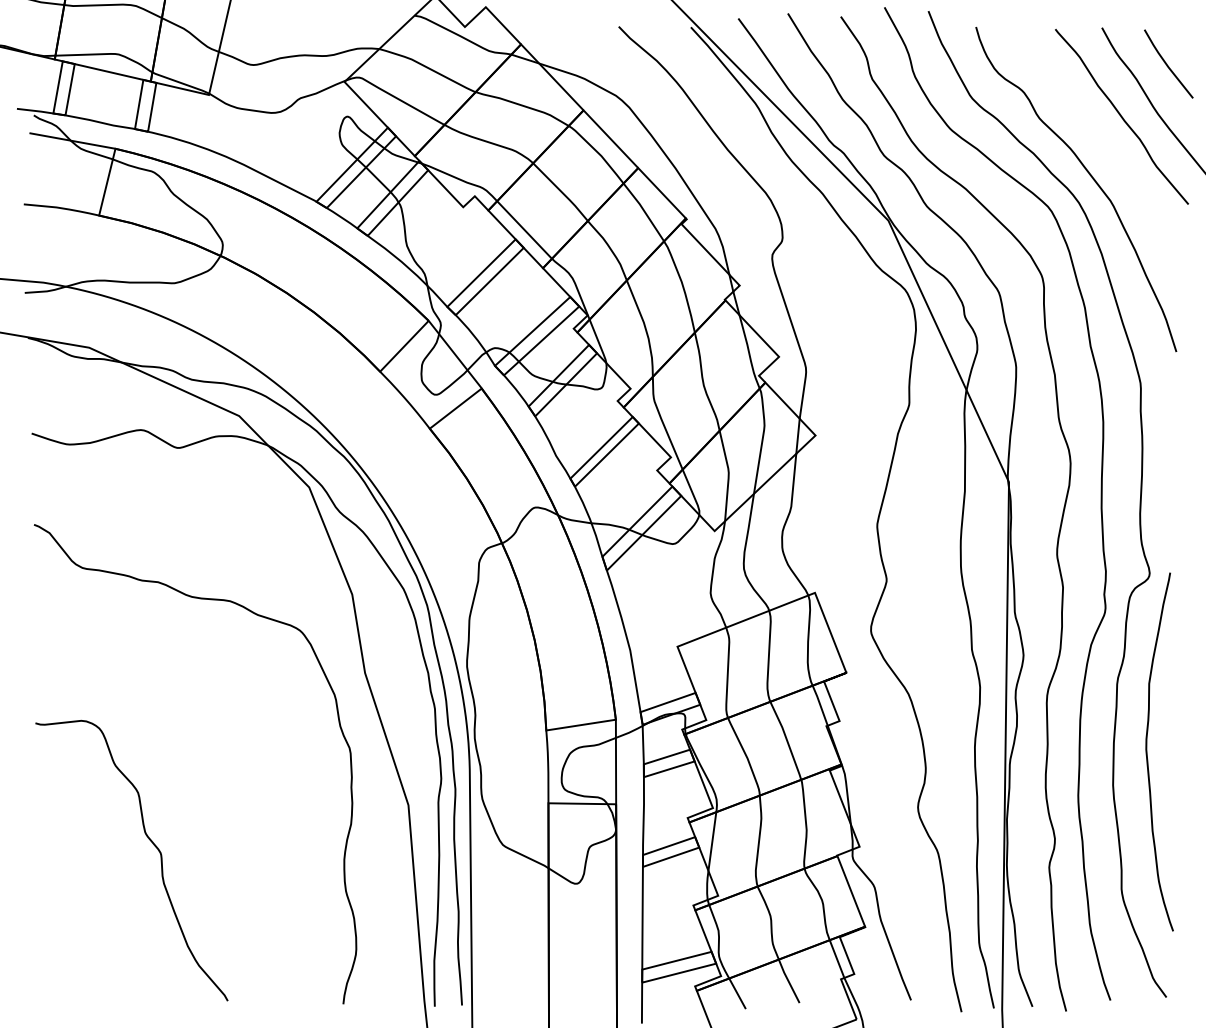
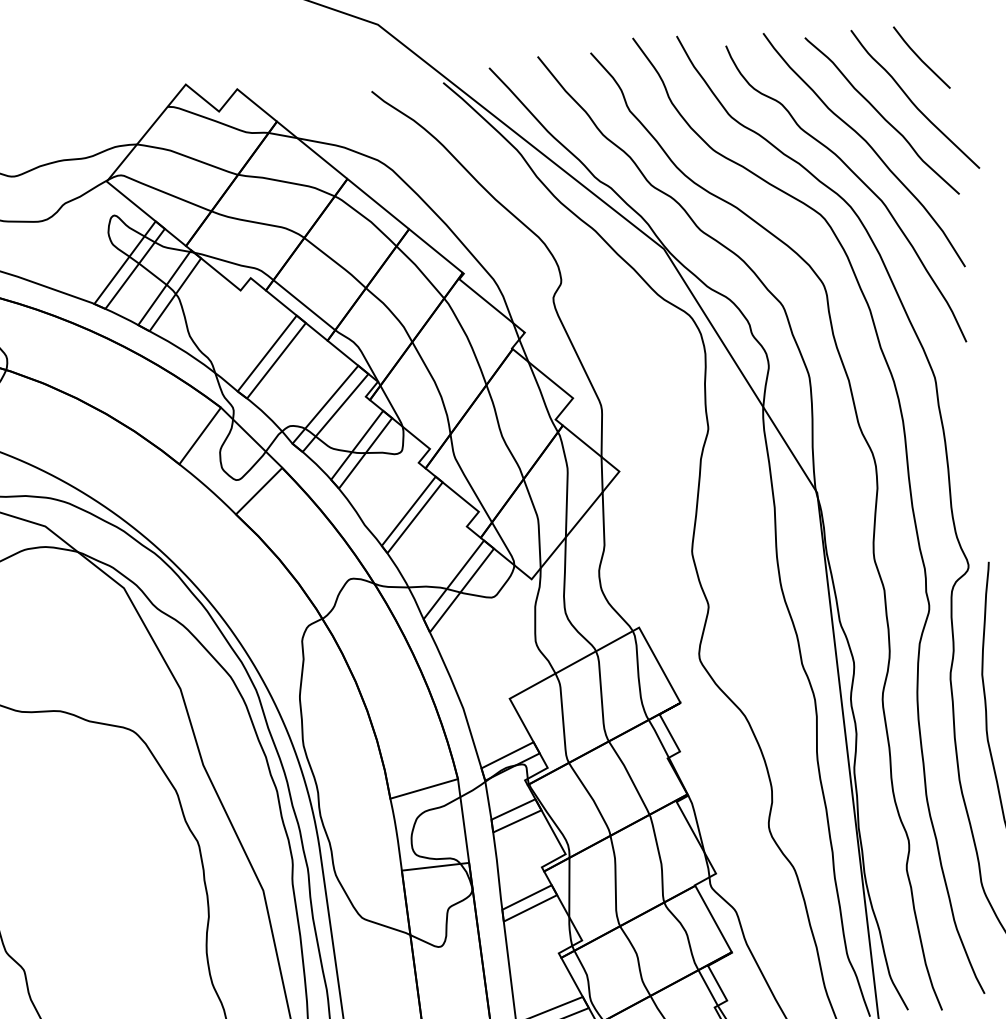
curve: (1105, 146) -> (869, 147), added

